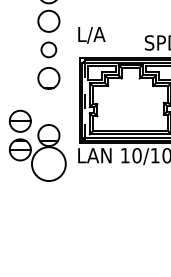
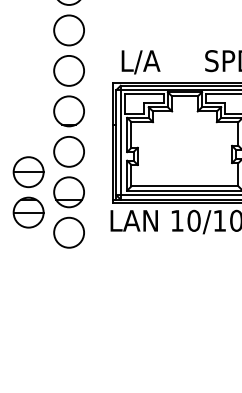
text: (91, 35) -> (140, 62), moved
circle: (48, 49) -> (68, 70), size x1.43
line: (85, 100) -> (120, 142), dashed -> solid
circle: (48, 106) -> (68, 151), added
circle: (49, 163) -> (69, 232), size x0.62

